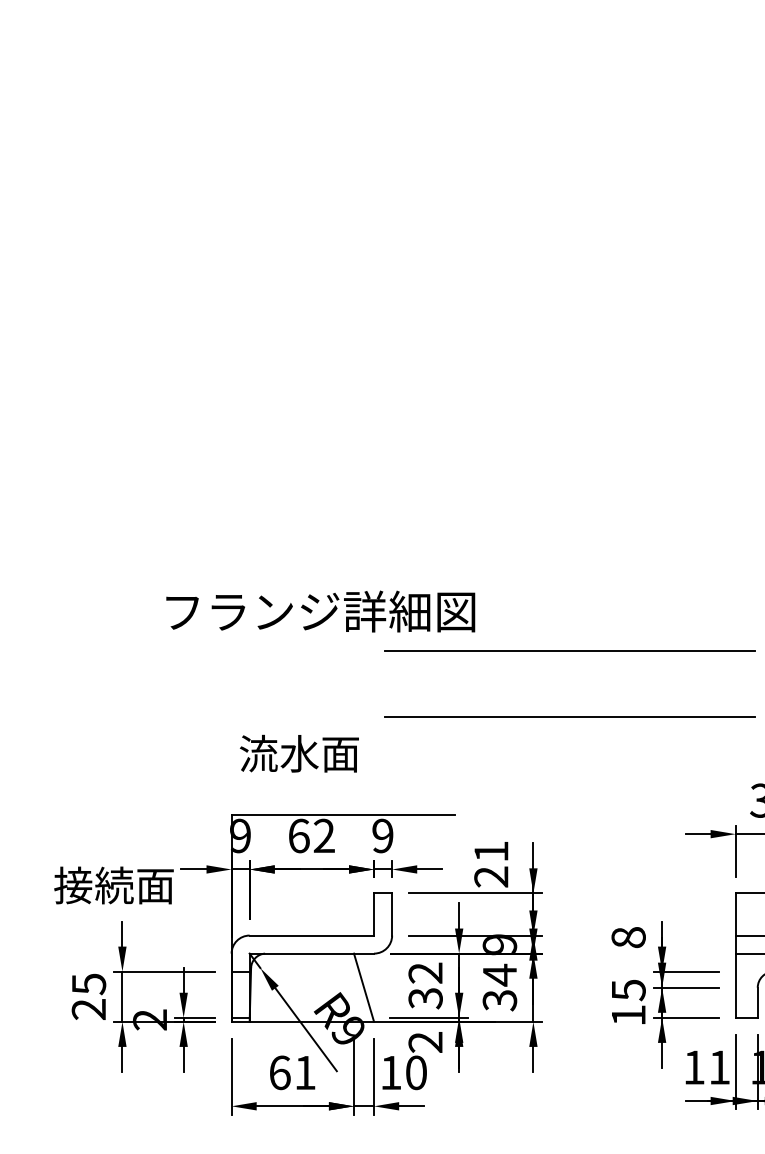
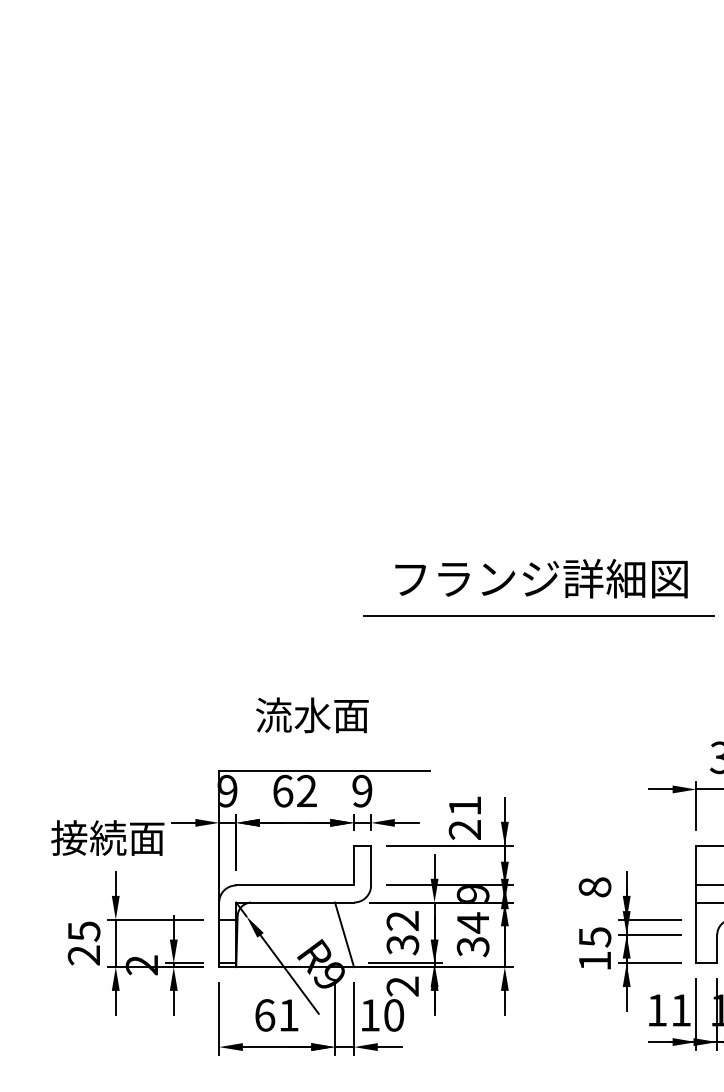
text: (320, 611) -> (541, 578), moved
line: (568, 715) -> (538, 677), removed
text: (299, 753) -> (312, 715), moved

